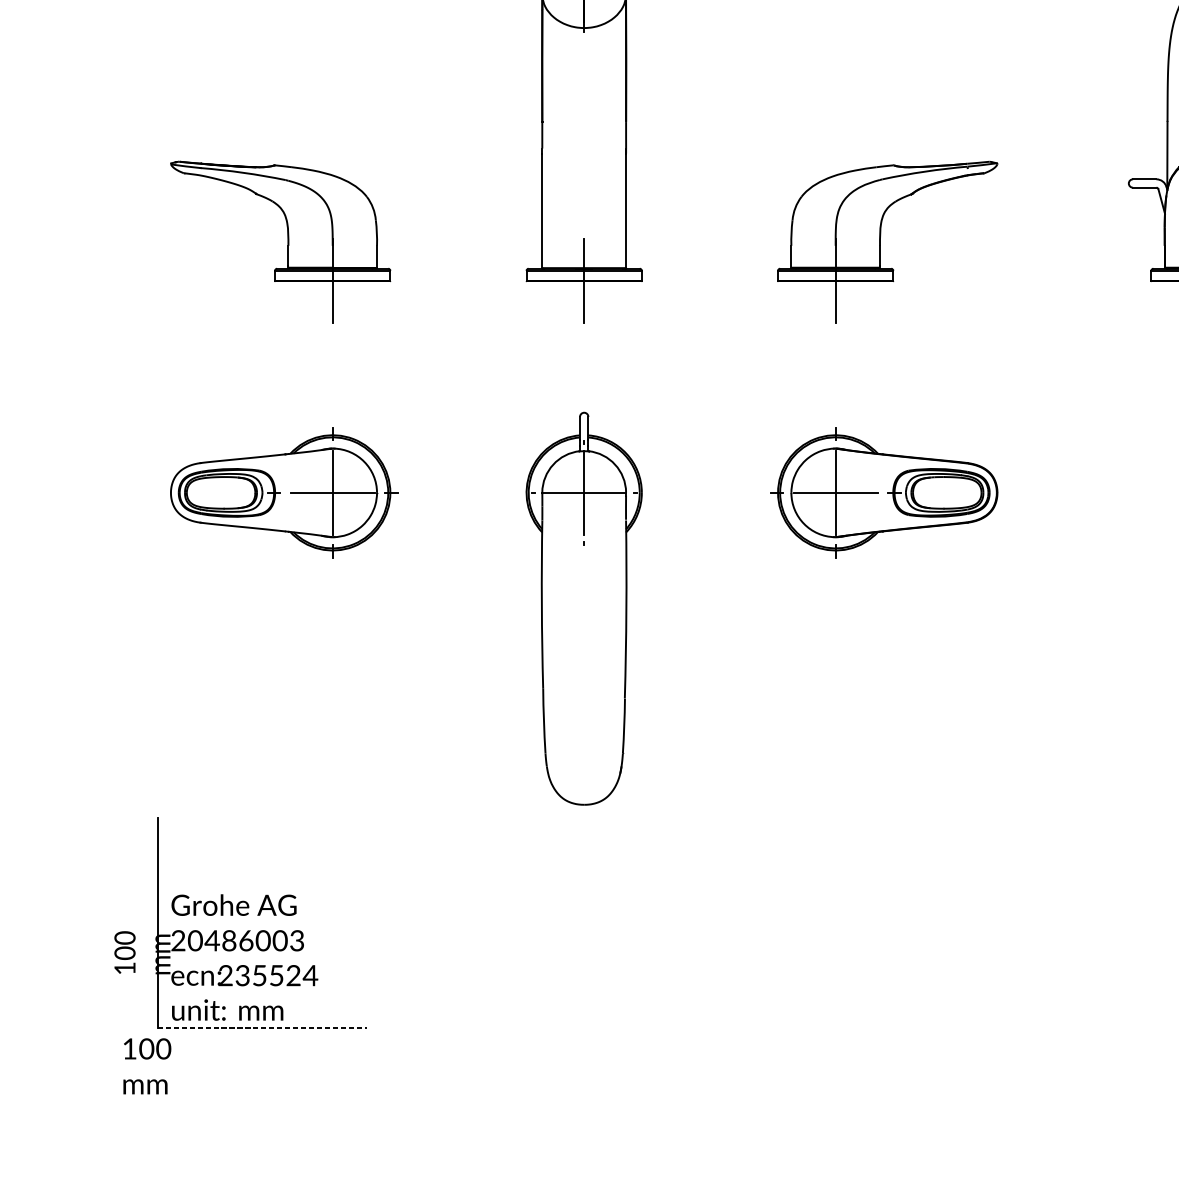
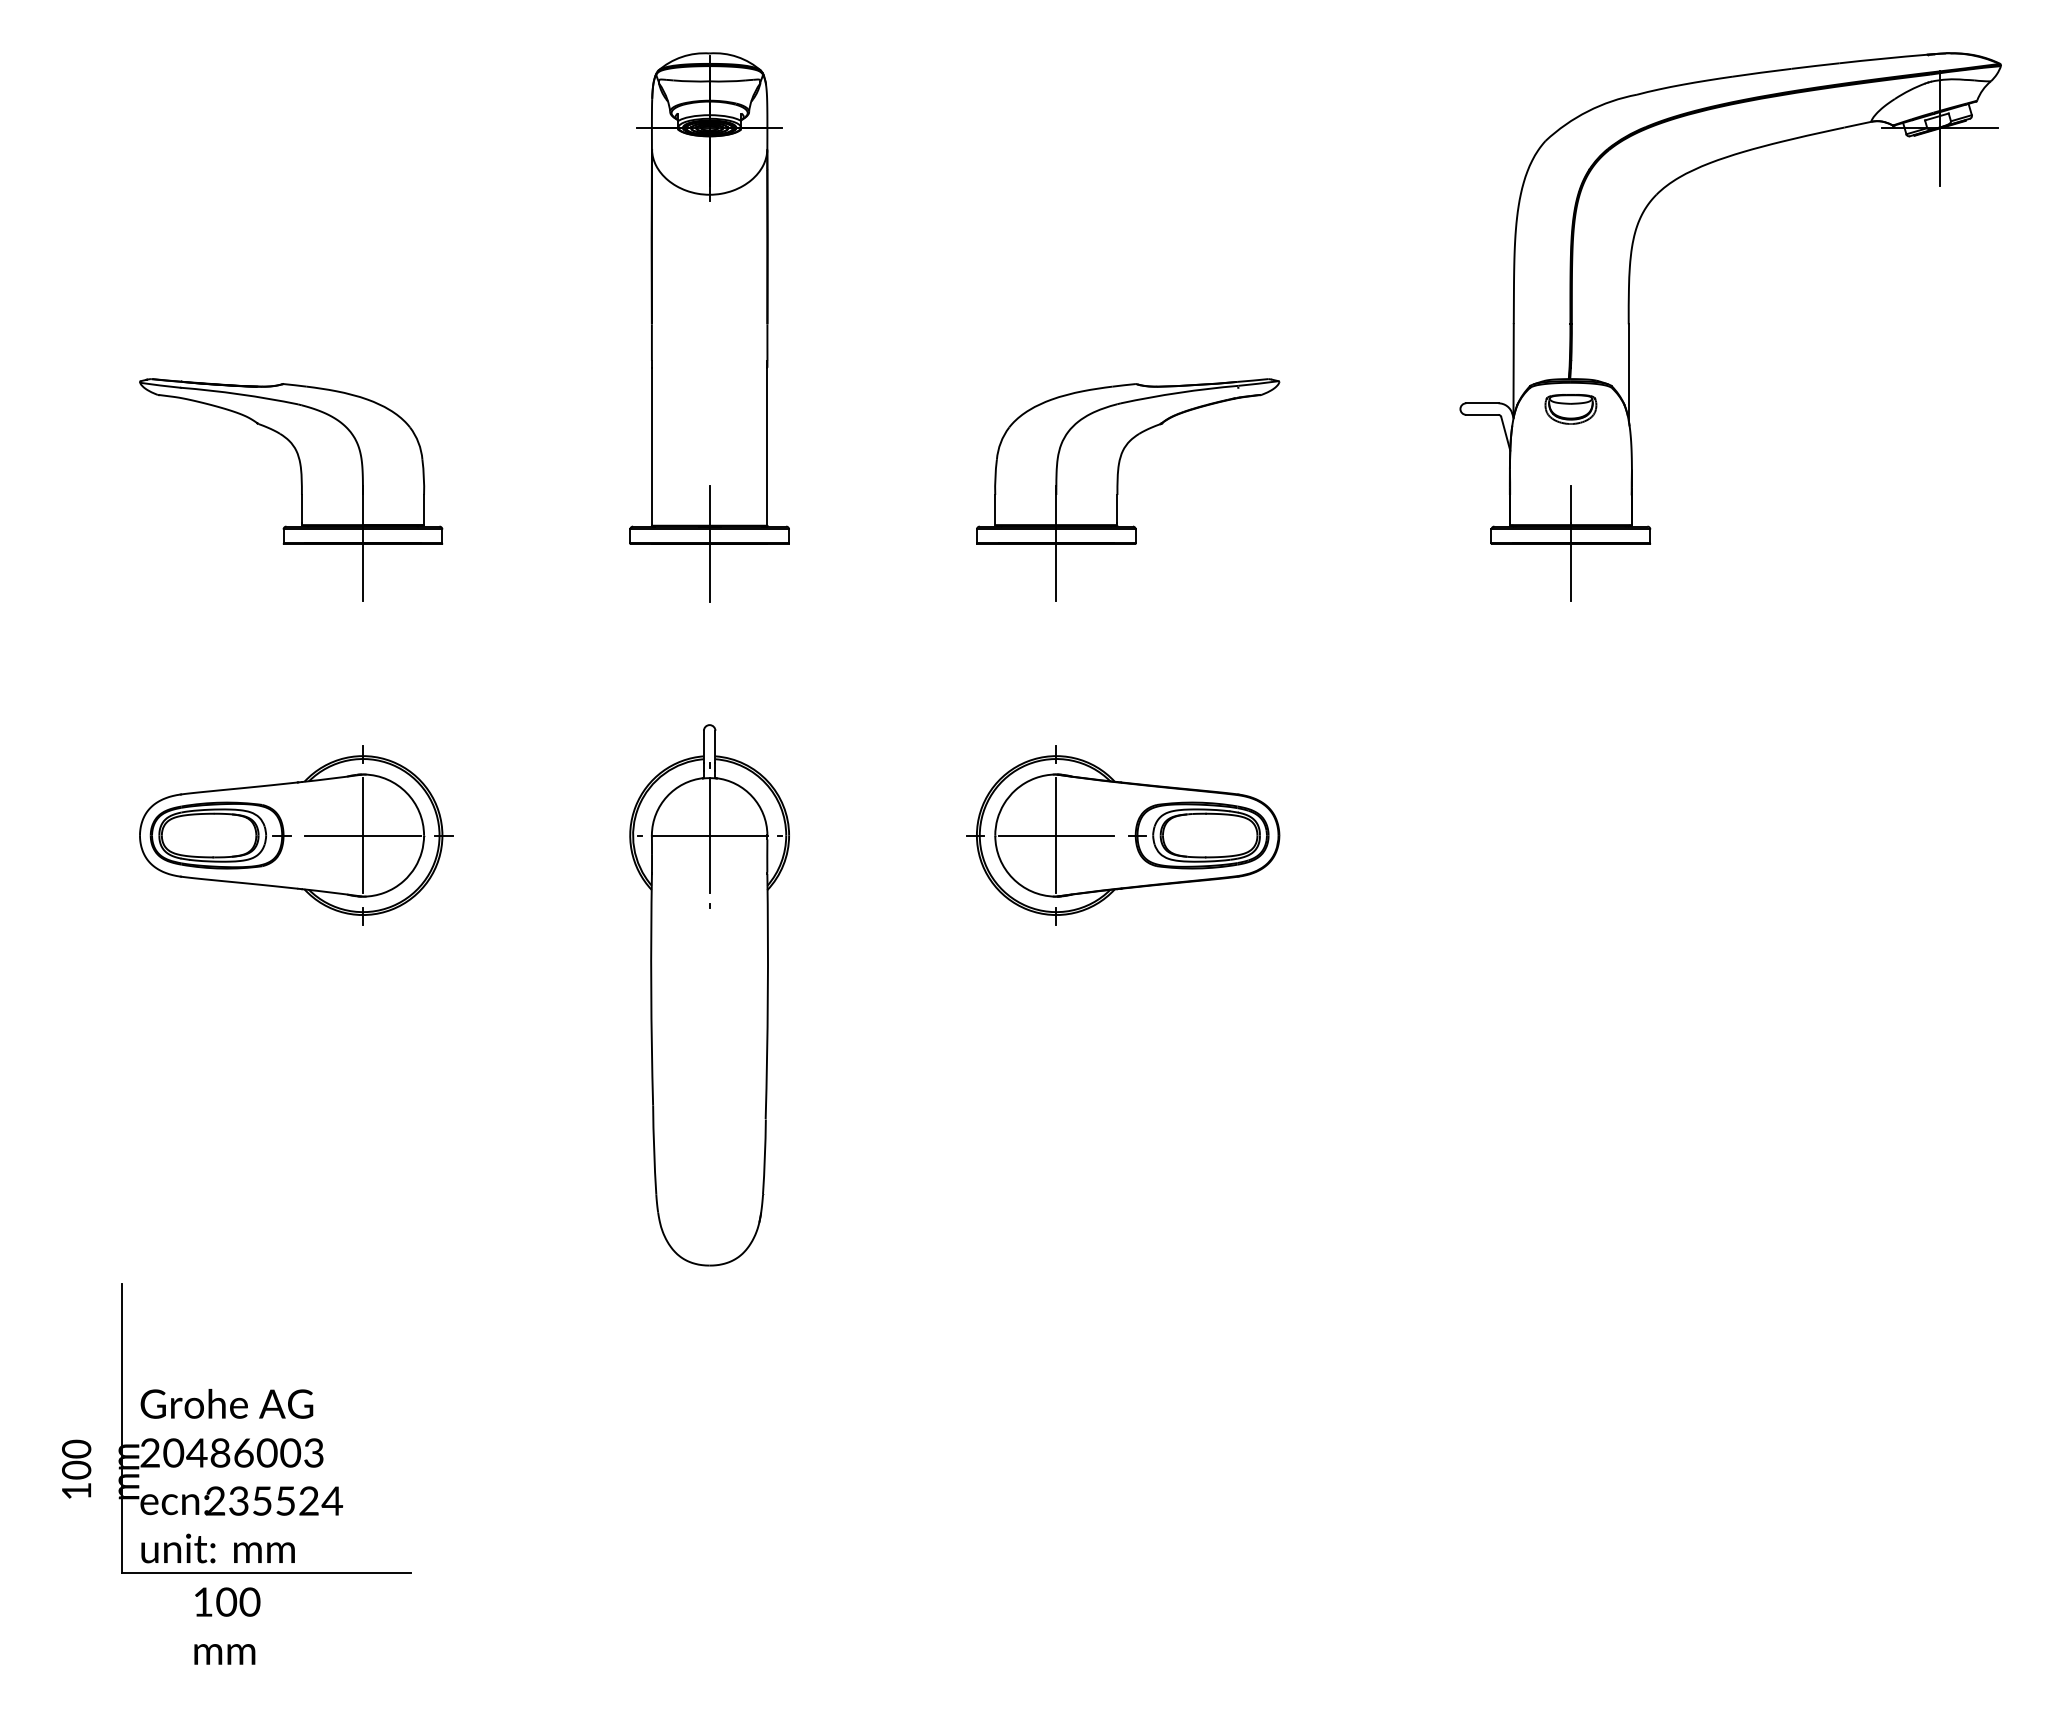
line: (262, 1027) -> (266, 1572), dashed -> solid
text: (147, 1065) -> (227, 1625), moved

